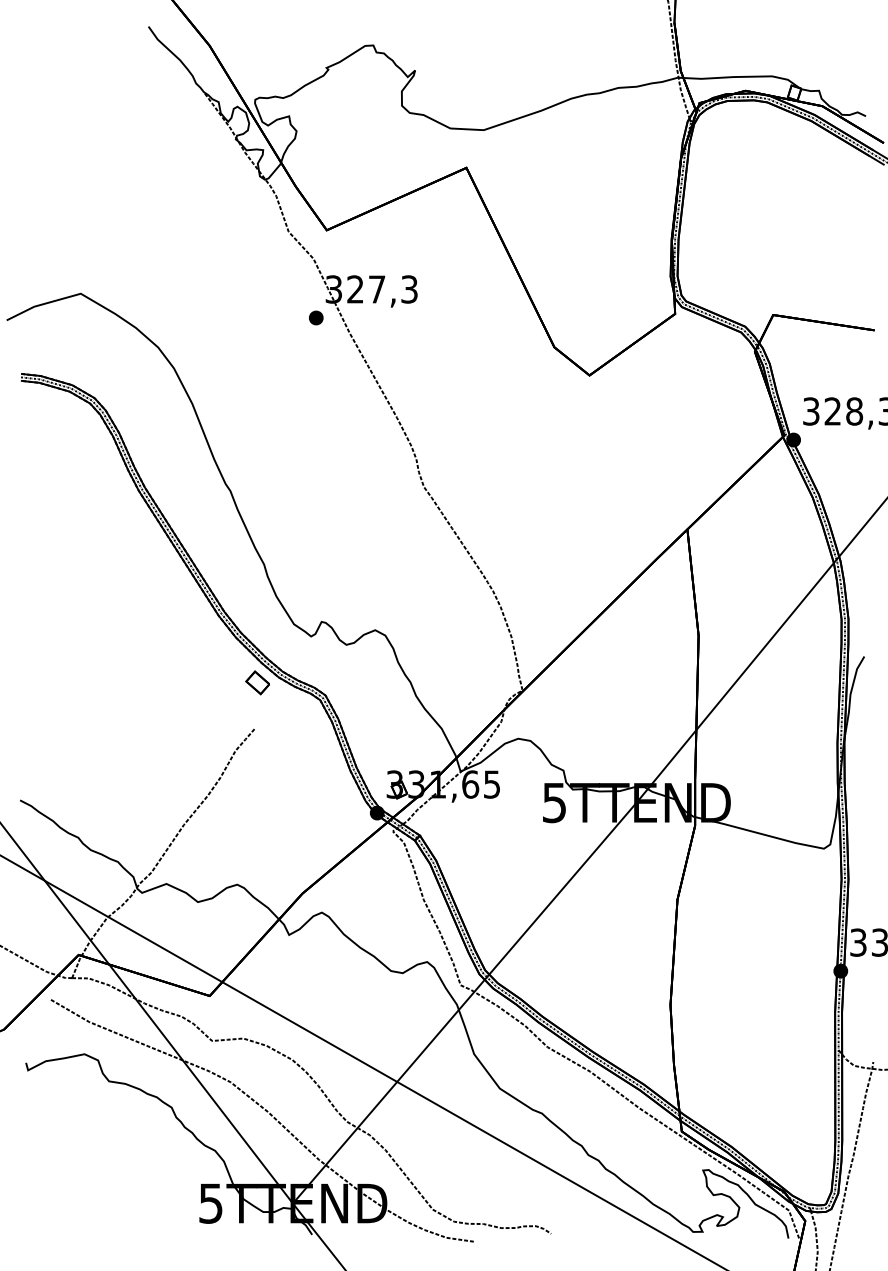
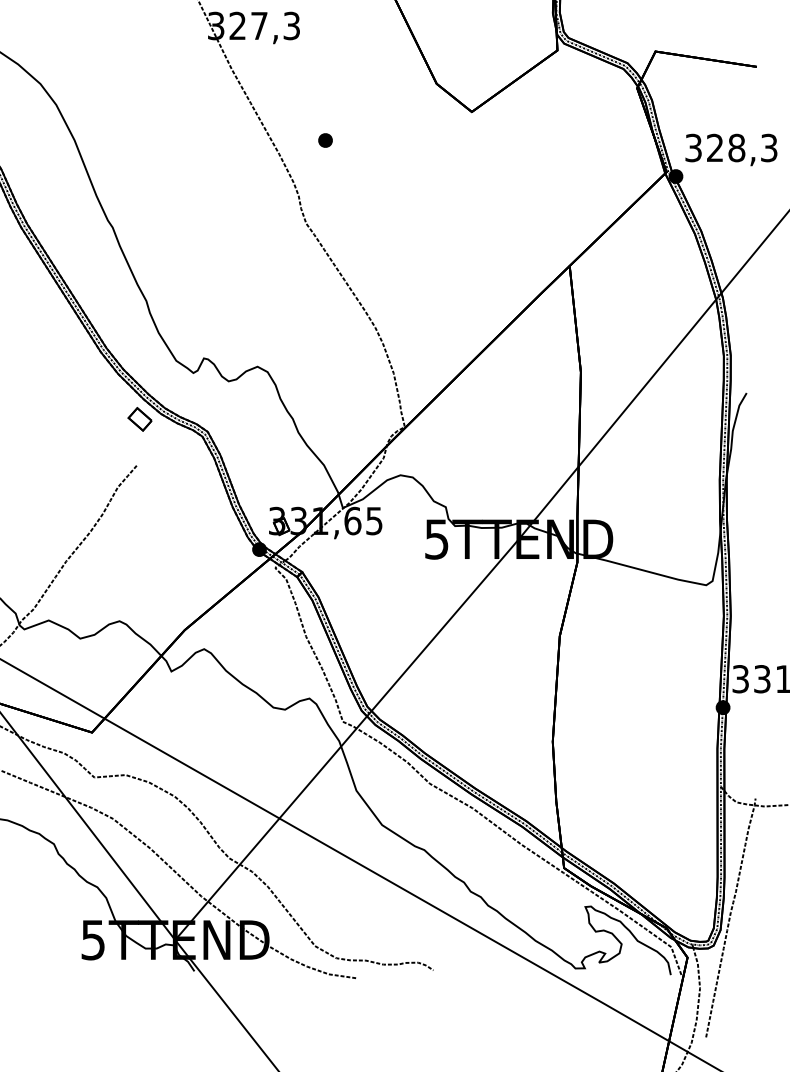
part: (316, 317) -> (325, 140), moved

